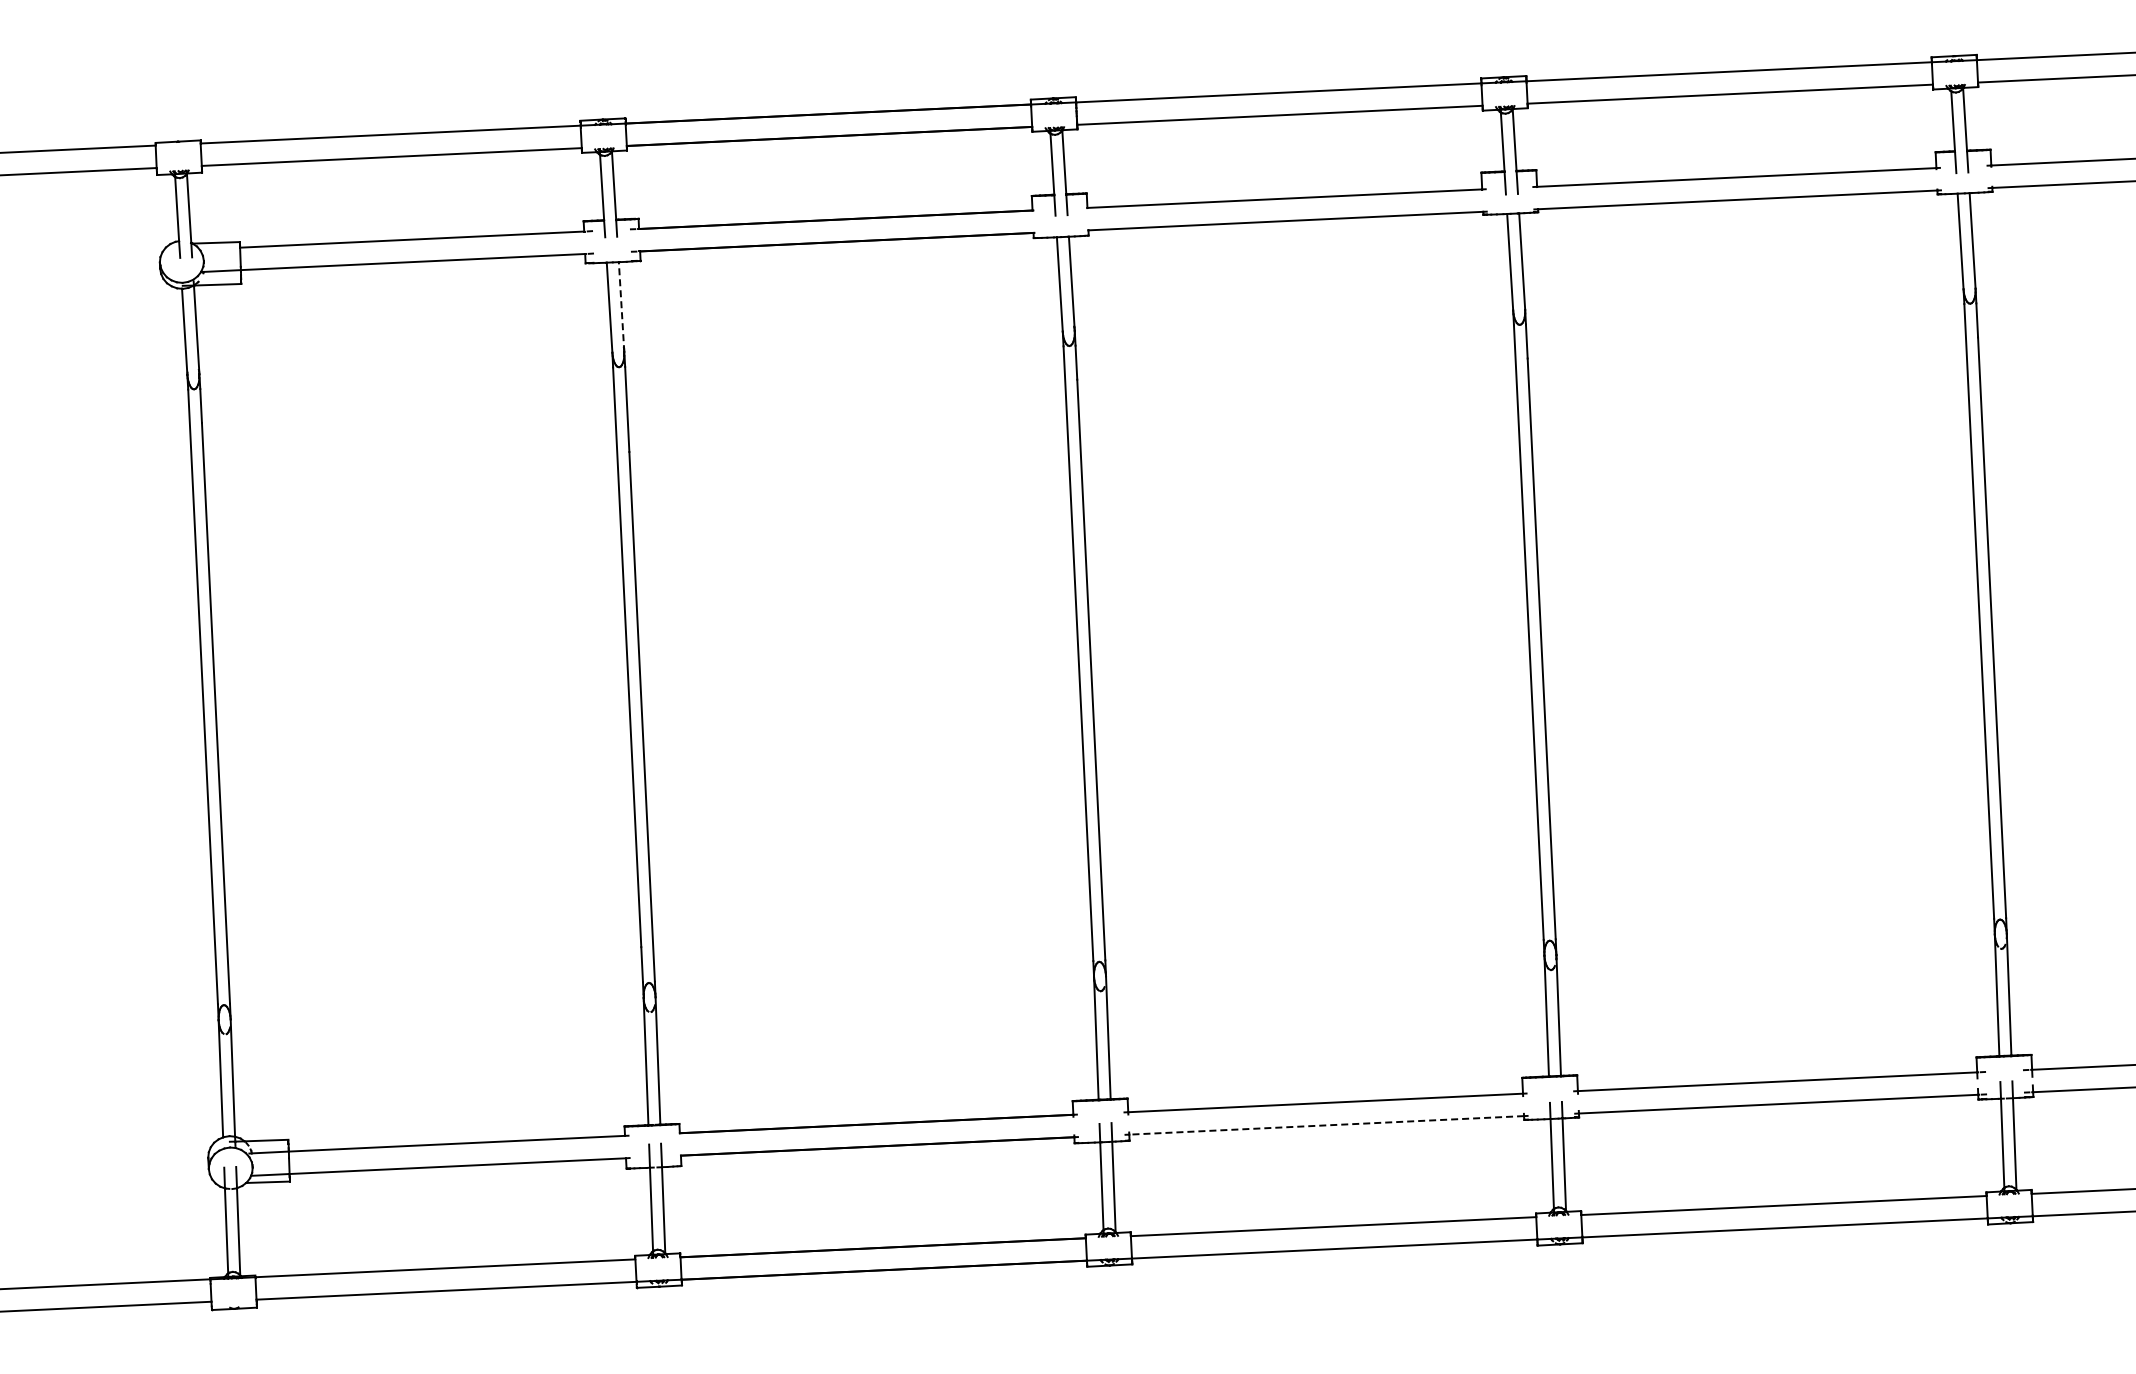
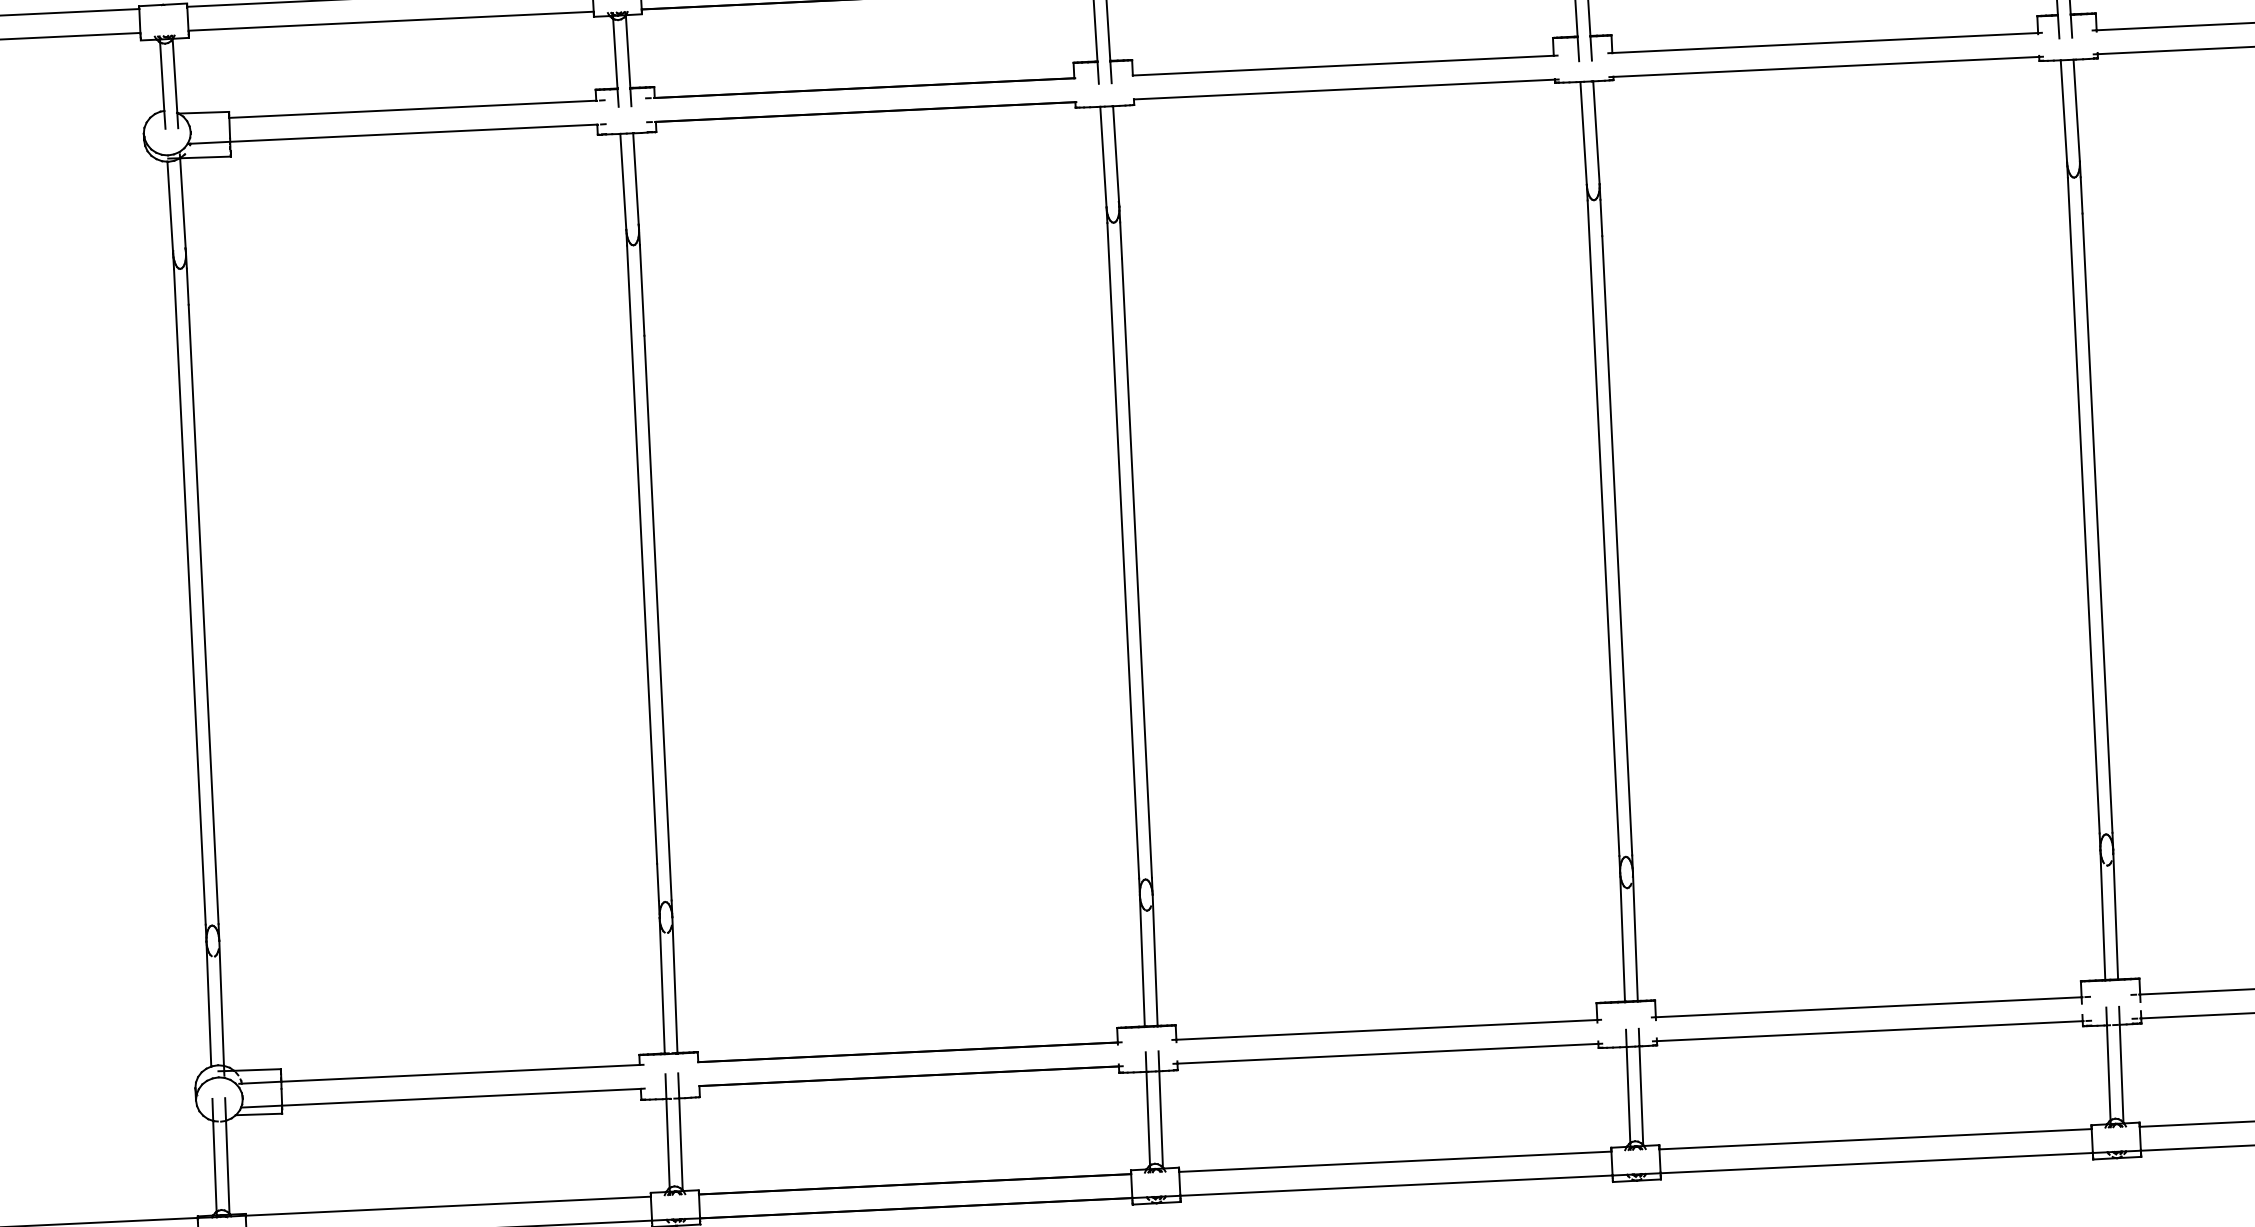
line: (621, 306) -> (636, 180), dashed -> solid
line: (1326, 1125) -> (1387, 1053), dashed -> solid

